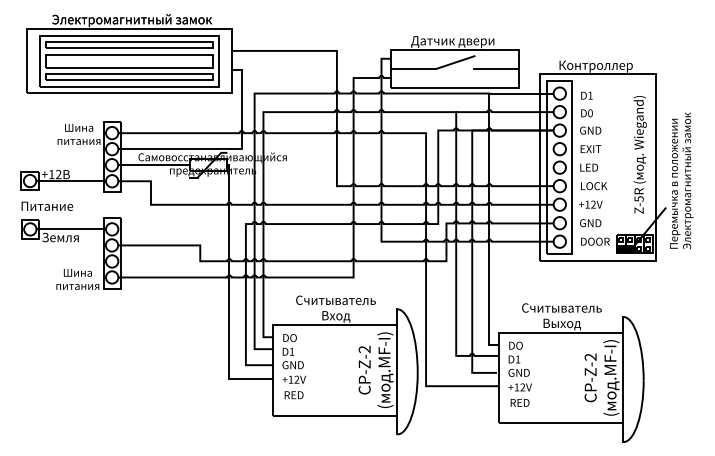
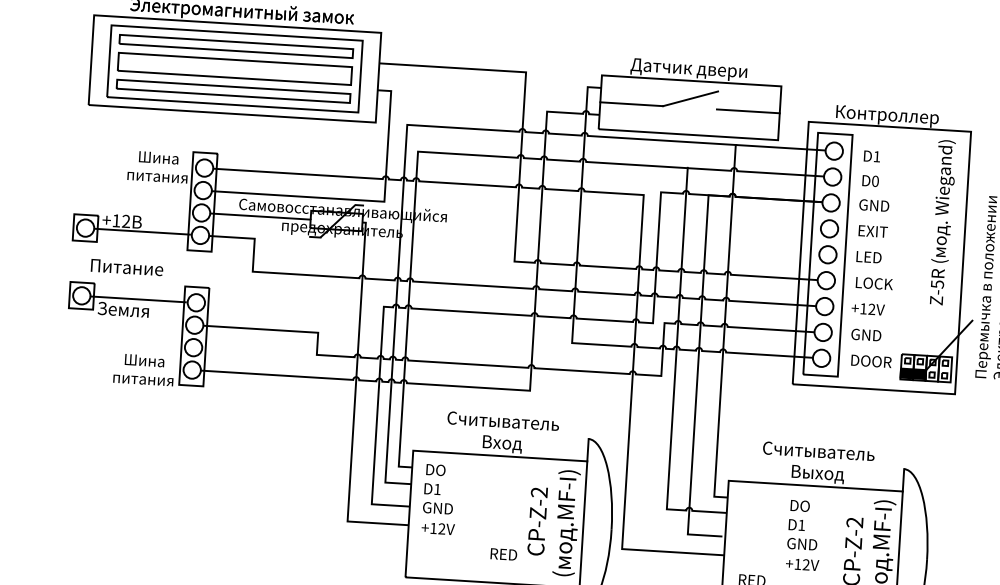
text: (639, 154) -> (941, 222), moved
text: (47, 205) -> (127, 266), moved
text: (519, 366) -> (803, 535), moved
text: (293, 395) -> (502, 554), moved

